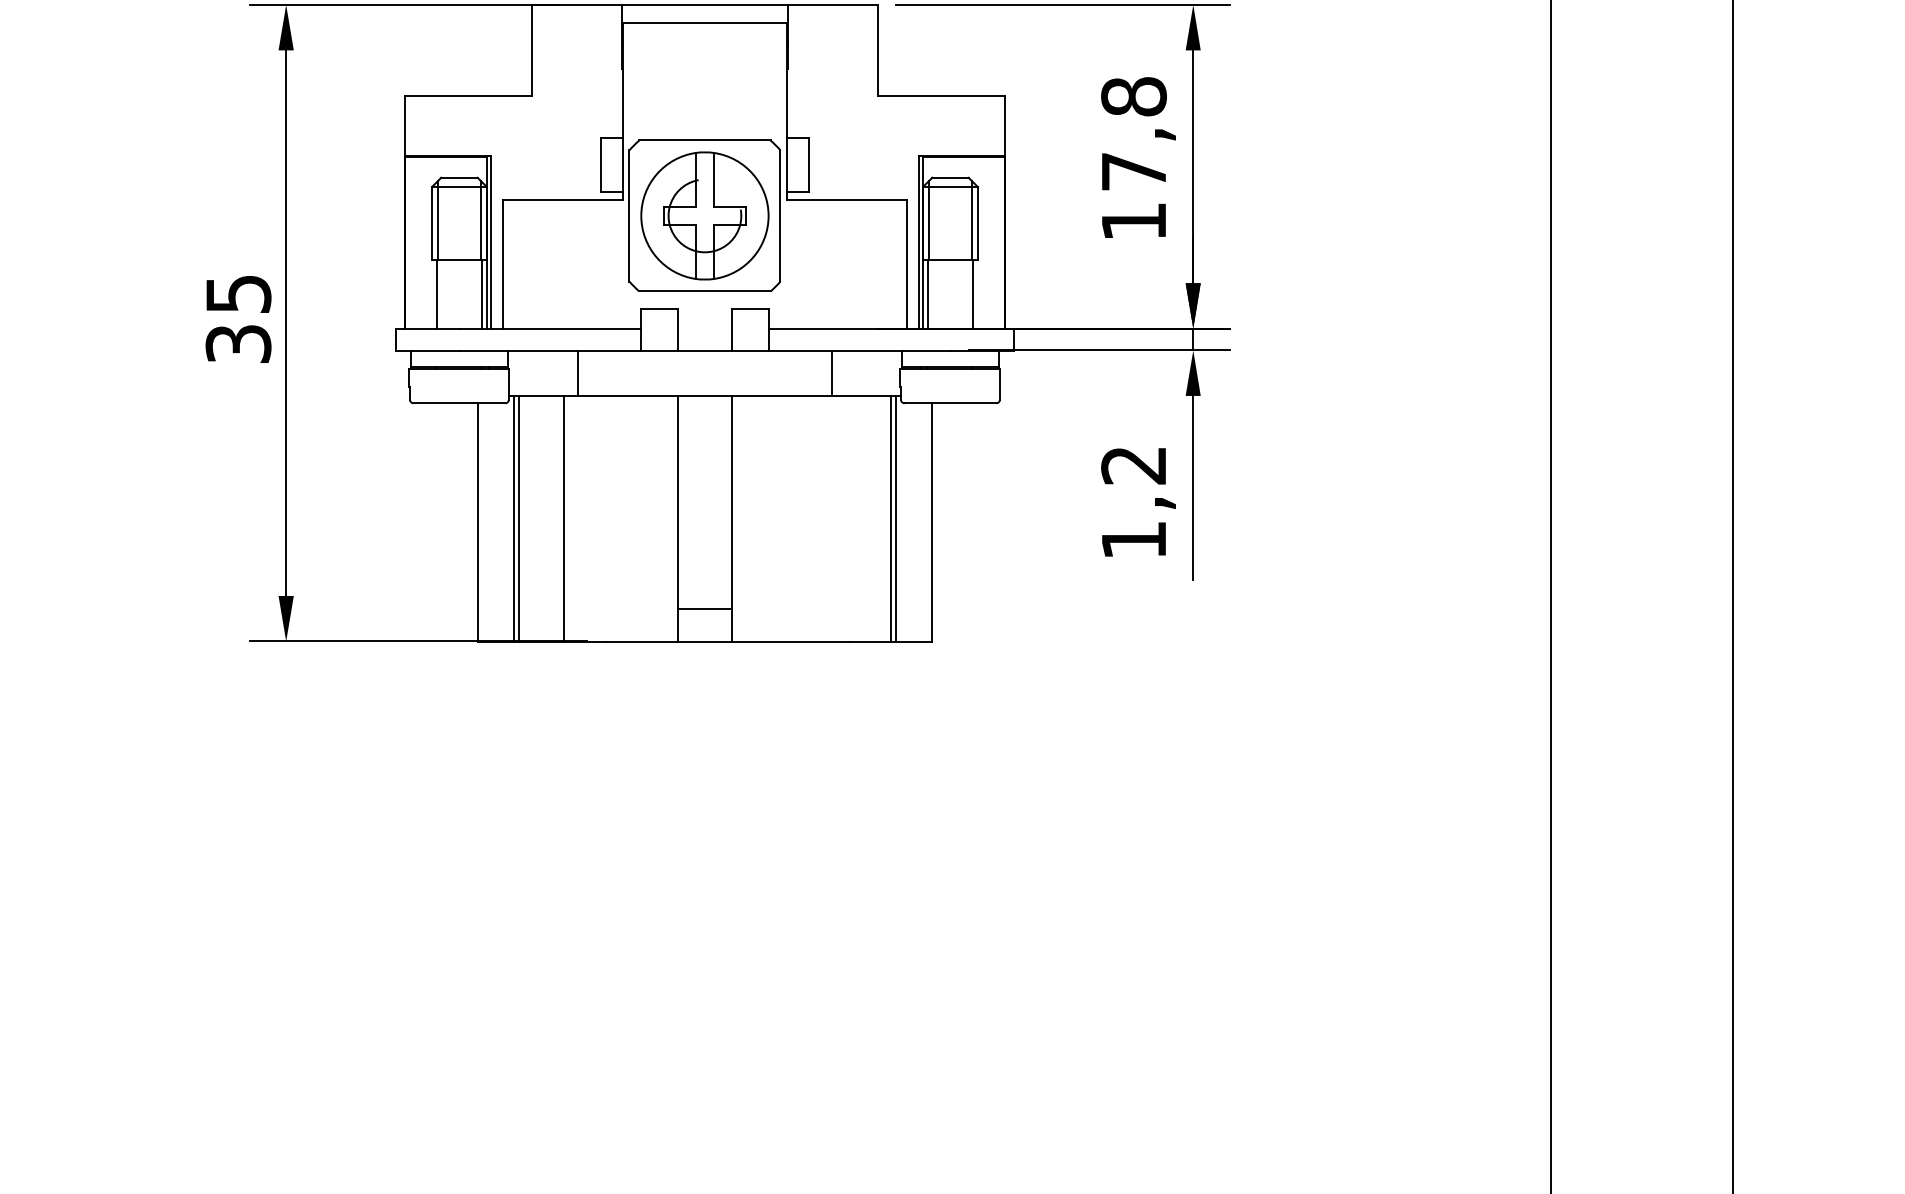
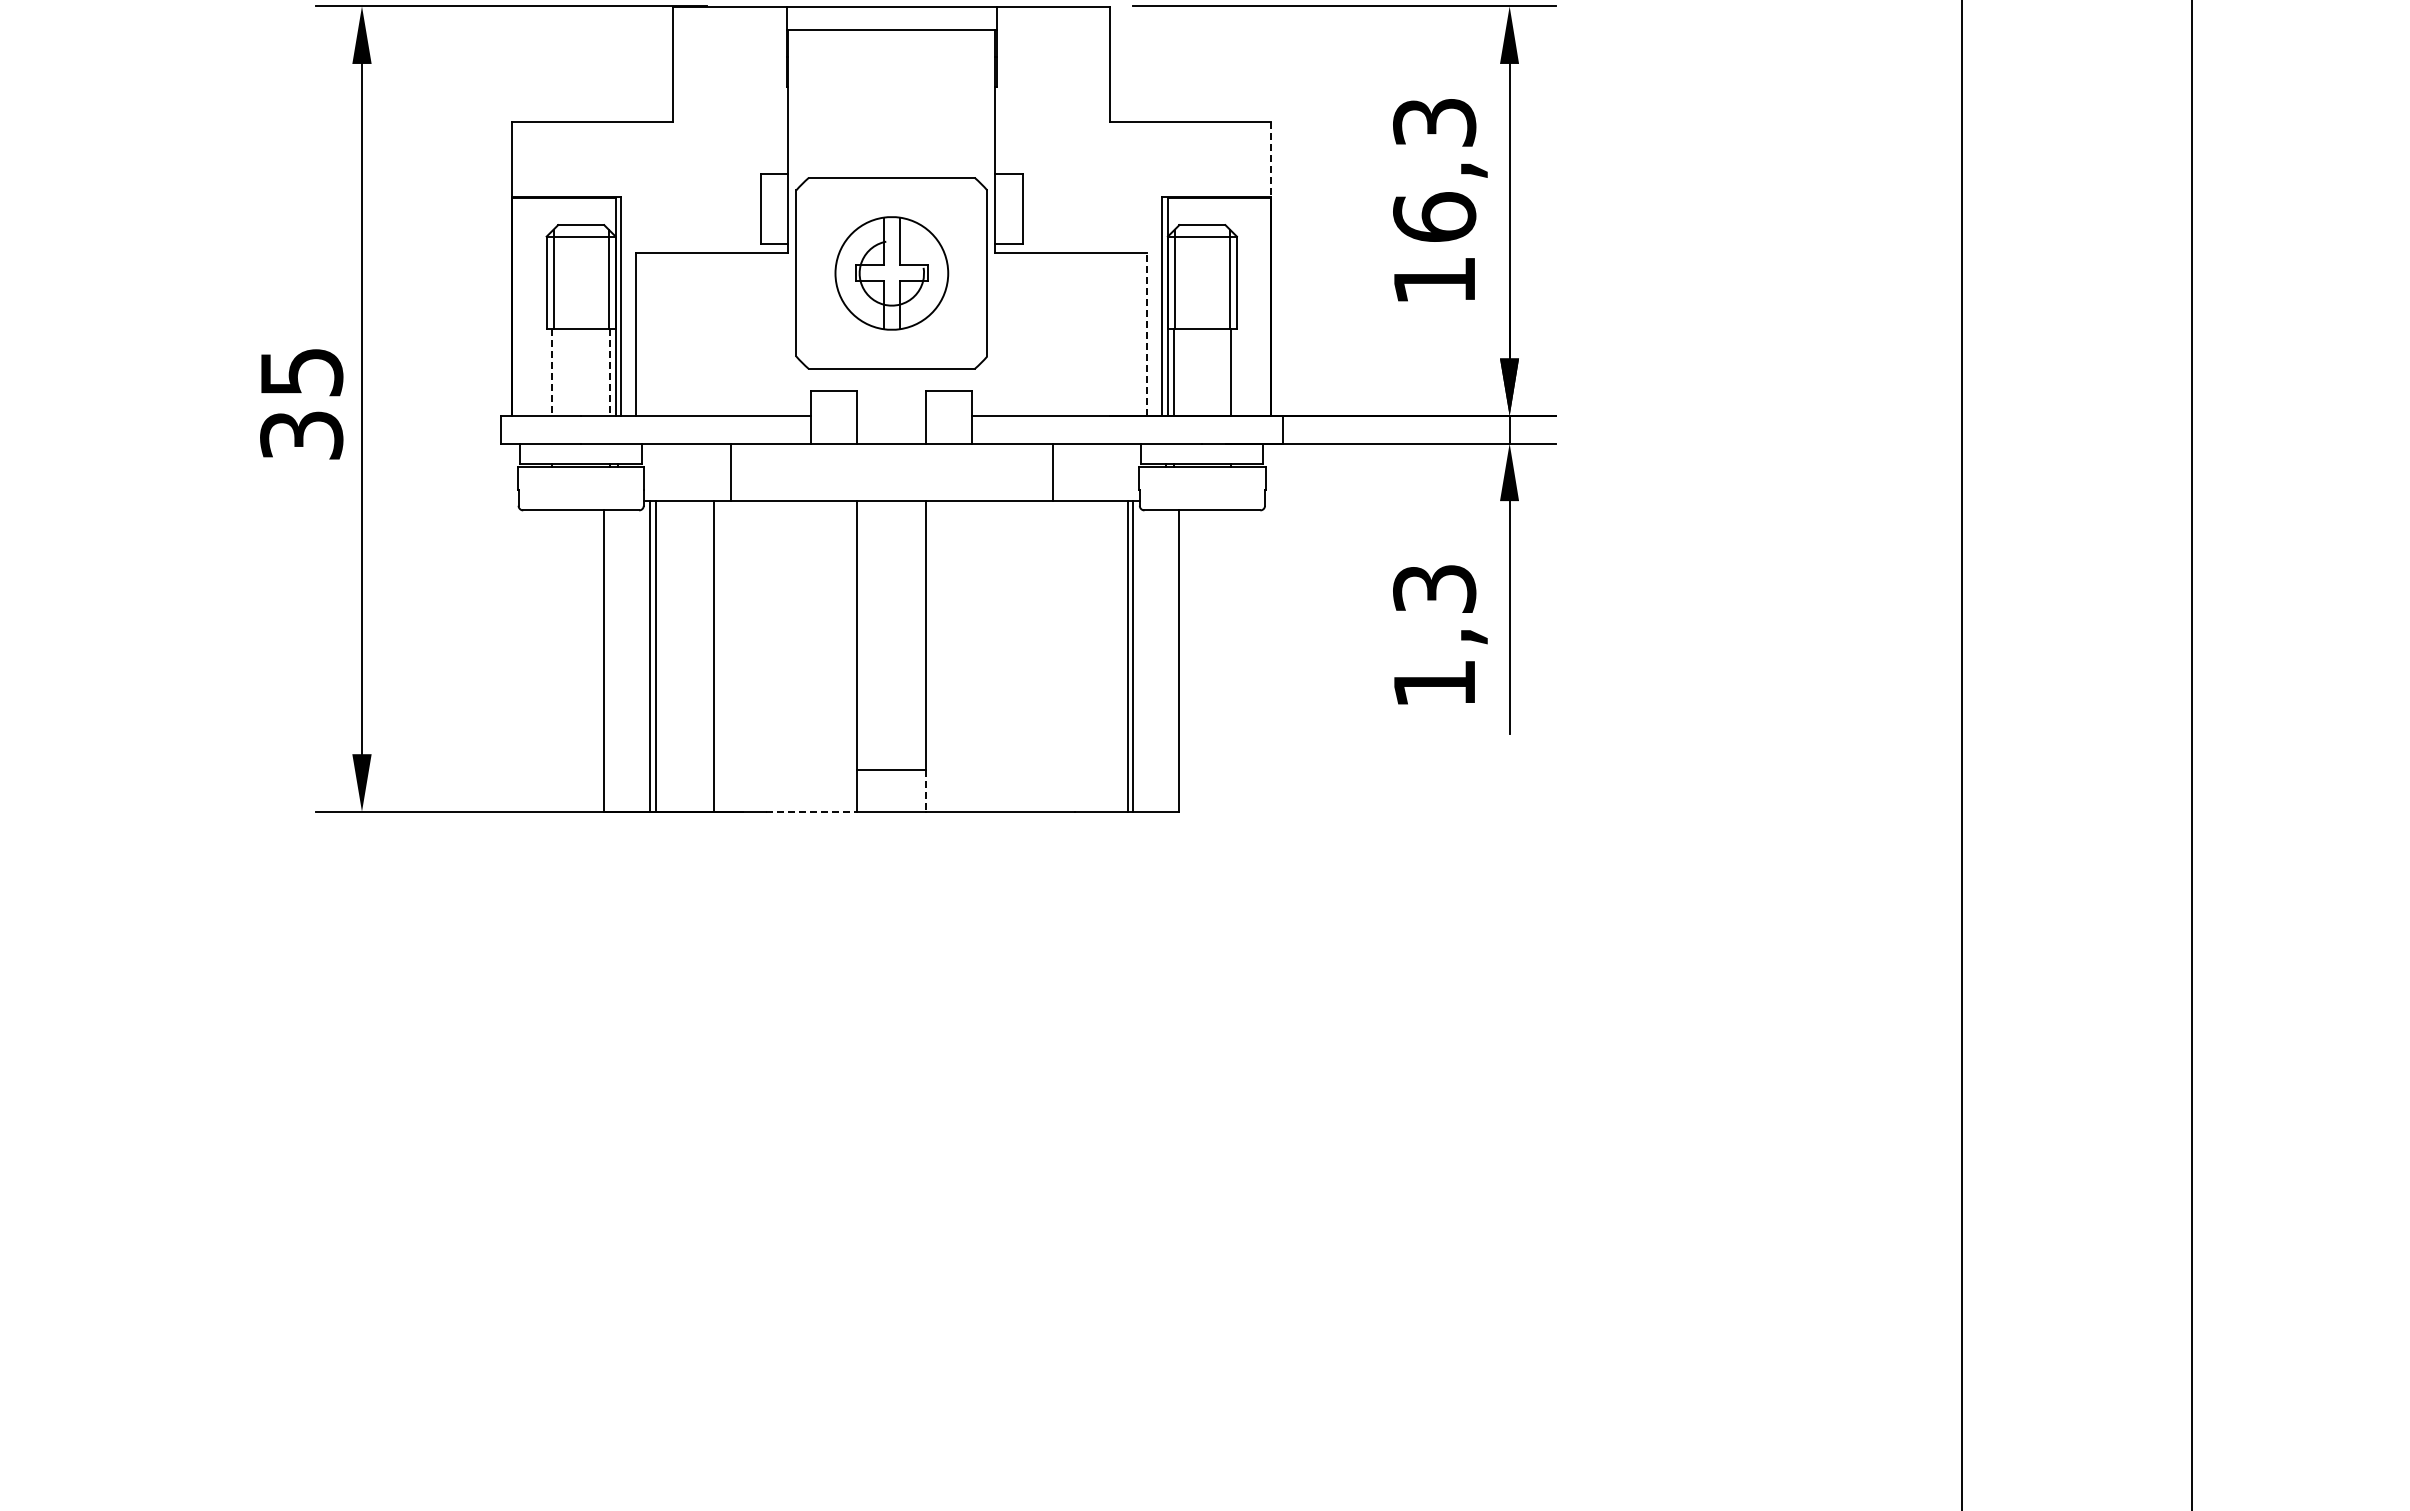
line: (1005, 125) -> (1271, 159), solid -> dashed
text: (1133, 133) -> (1434, 169), 17,8 -> 16,3
part: (704, 216) -> (891, 273), size x0.7
line: (907, 264) -> (1147, 334), solid -> dashed
line: (436, 294) -> (552, 372), solid -> dashed
line: (481, 294) -> (609, 372), solid -> dashed
text: (1133, 465) -> (1434, 589), 1,2 -> 1,3
line: (732, 625) -> (926, 791), solid -> dashed
line: (641, 641) -> (811, 811), solid -> dashed

